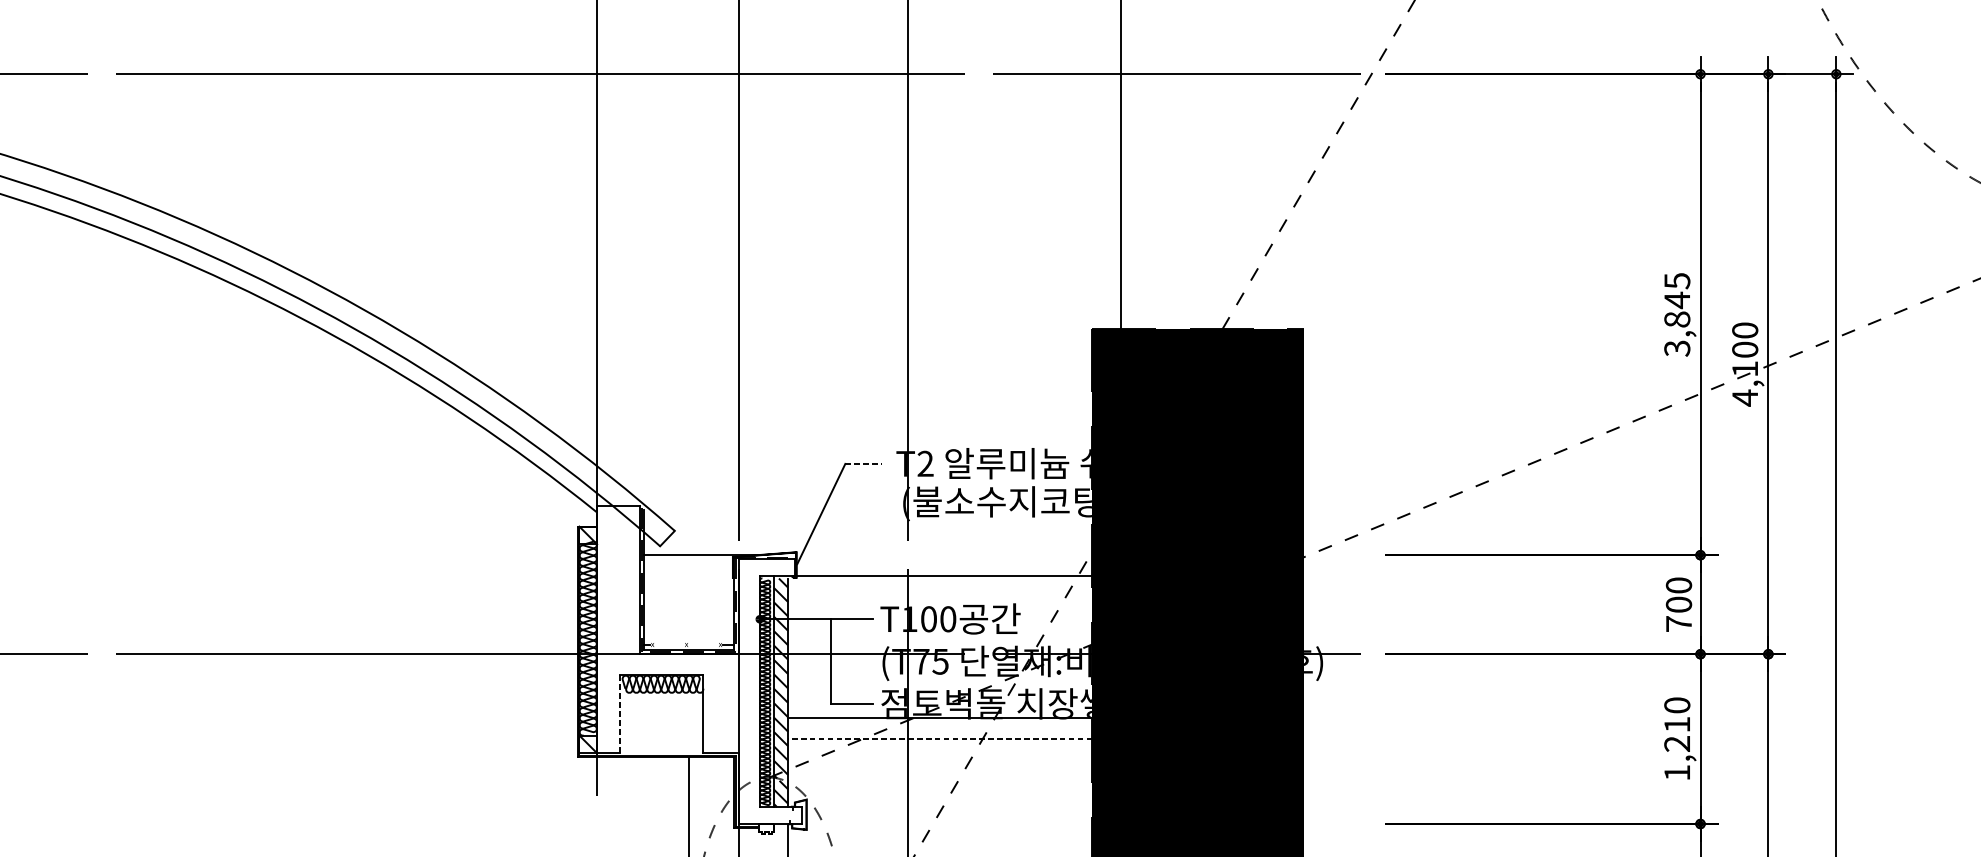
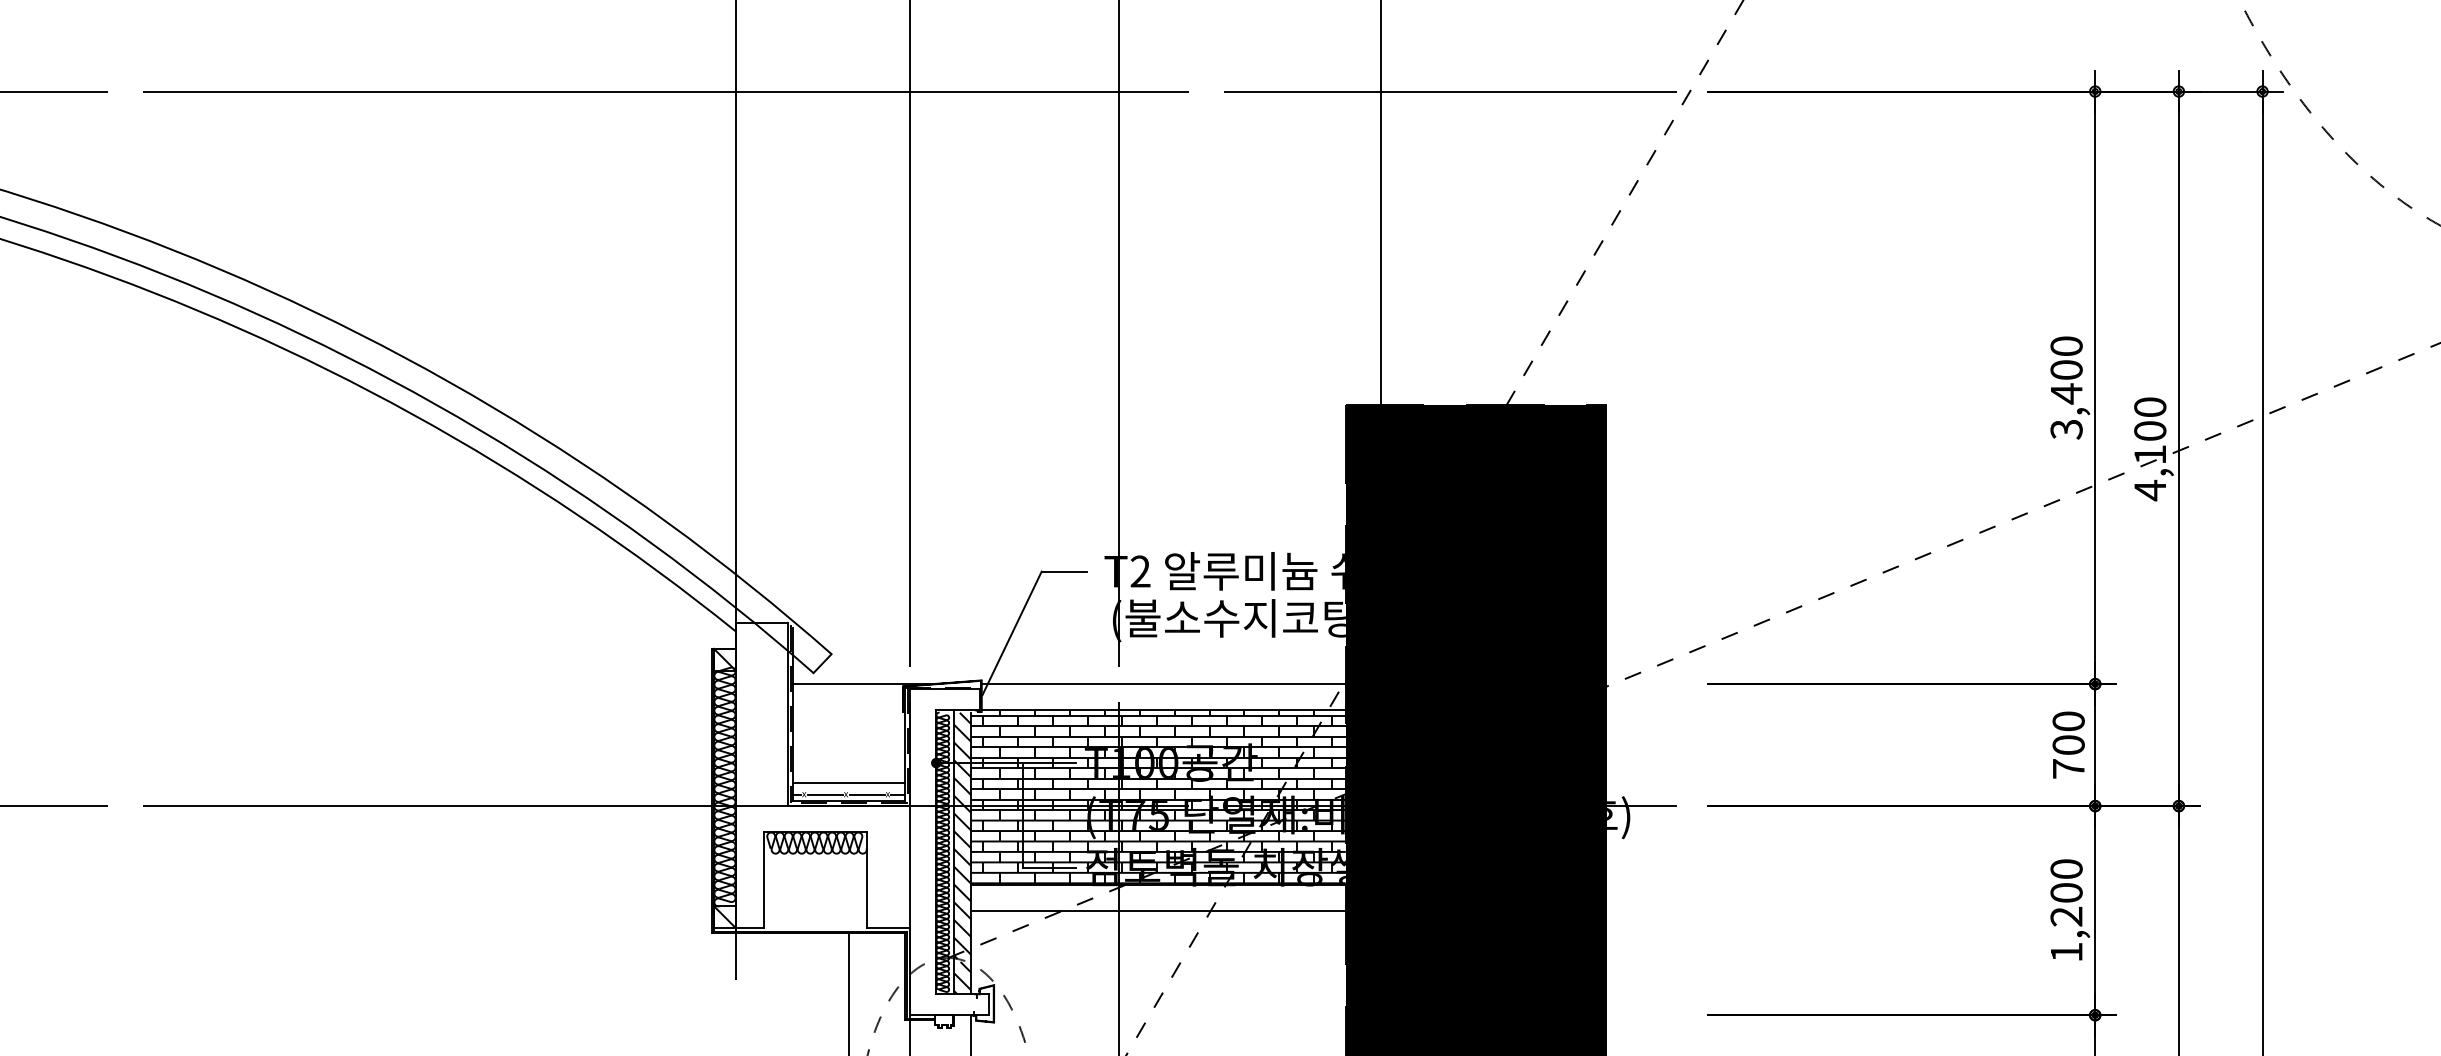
text: (1677, 300) -> (2066, 370), 3,845 -> 3,400
line: (863, 463) -> (1064, 571), dashed -> solid
line: (944, 555) -> (1163, 684), added
line: (688, 635) -> (848, 783), added
line: (669, 644) -> (824, 794), added
line: (703, 644) -> (866, 794), added
hatch: (940, 647) -> (1158, 797), added
line: (619, 714) -> (763, 880), dashed -> solid
text: (1677, 724) -> (2066, 892), 1,210 -> 1,200
line: (939, 738) -> (1157, 910), dashed -> solid

